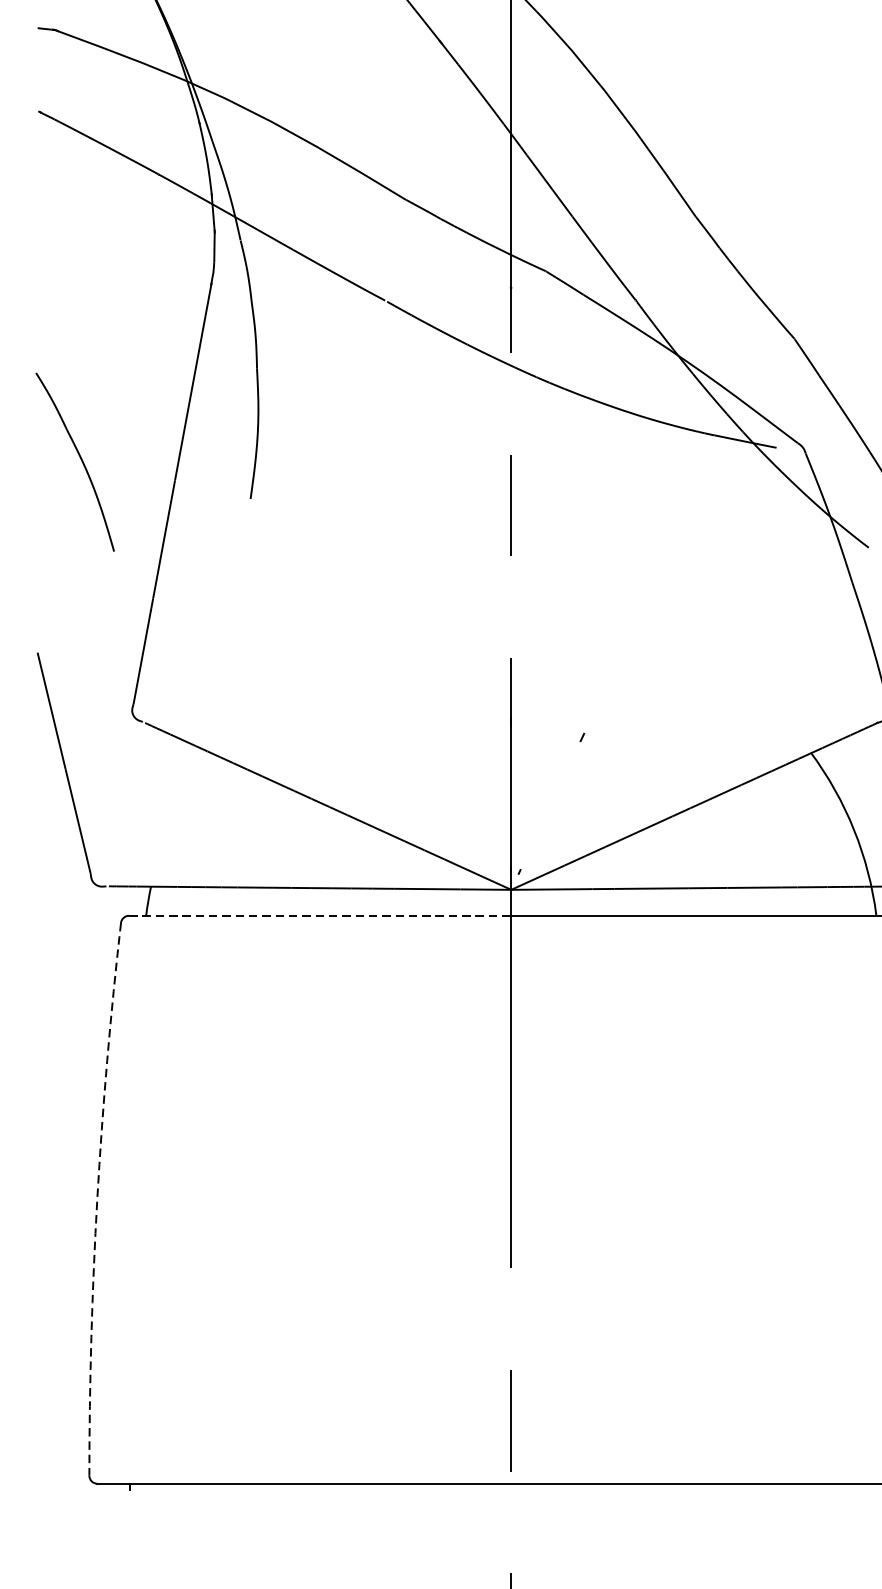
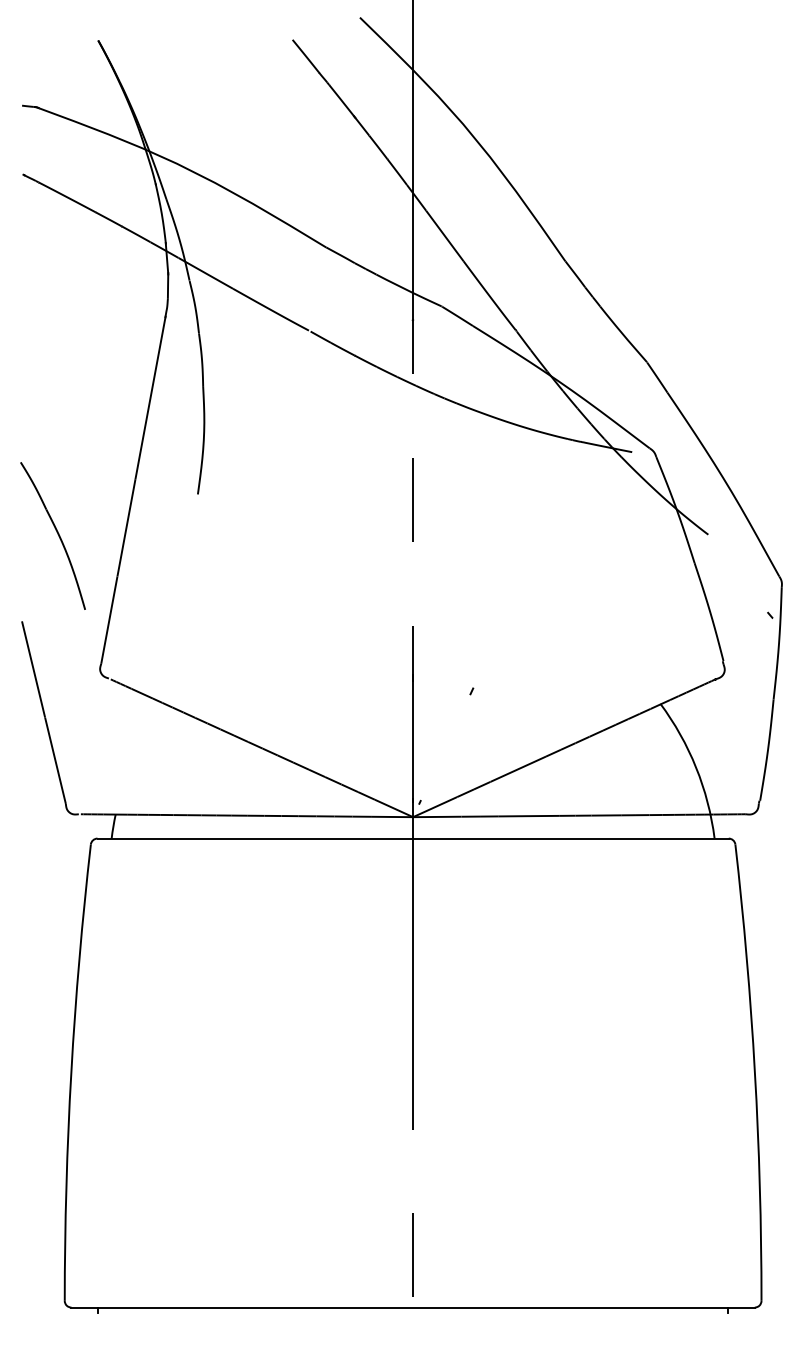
part: (74, 461) -> (52, 535), moved
line: (320, 915) -> (255, 838), dashed -> solid
arc: (97, 1199) -> (71, 1072), dashed -> solid

